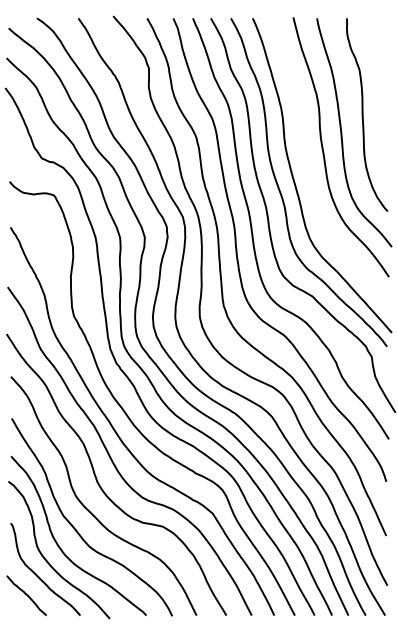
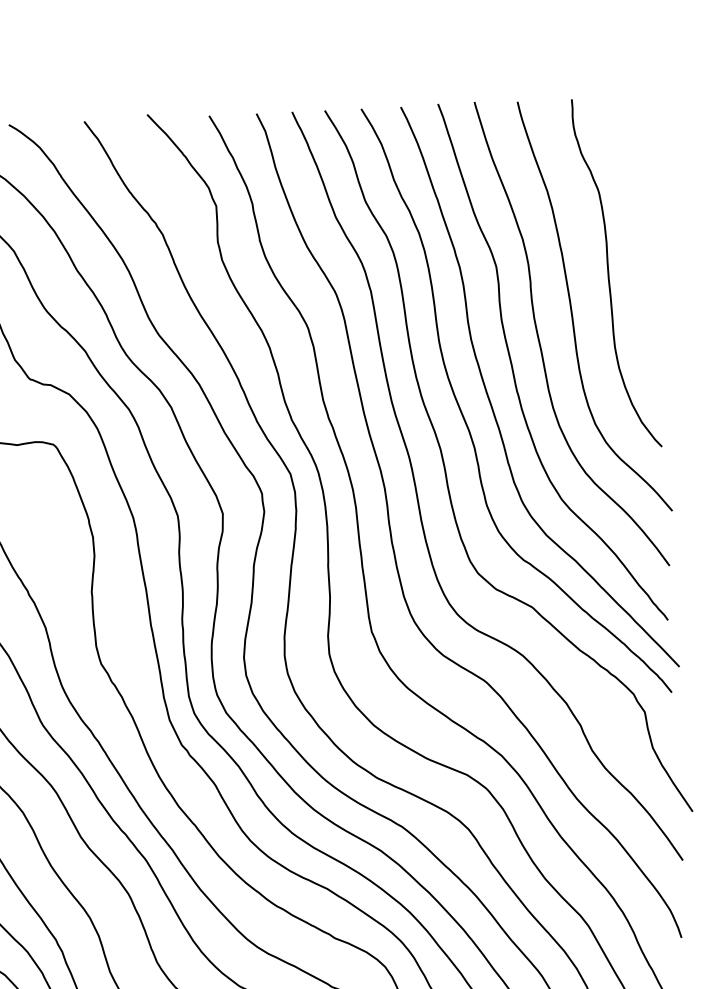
curve: (308, 162) -> (513, 364), added

